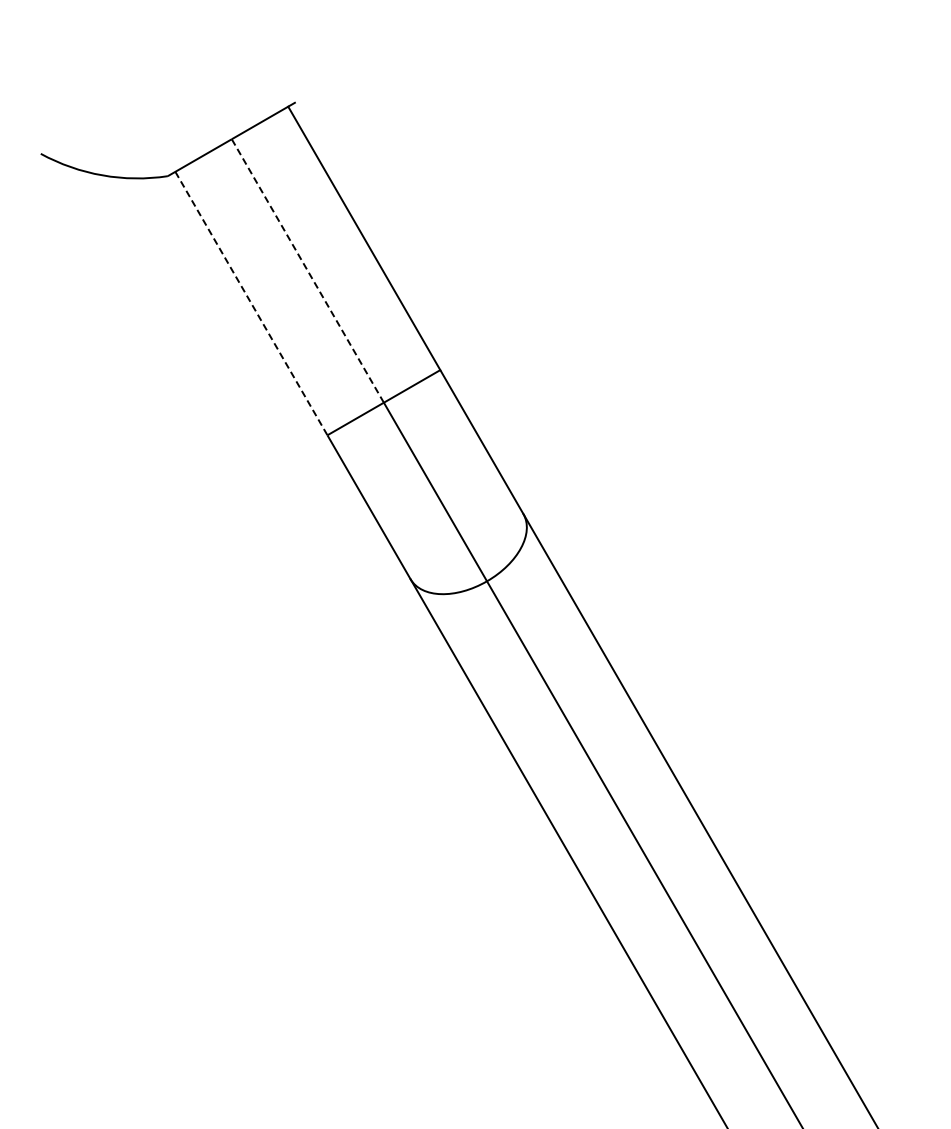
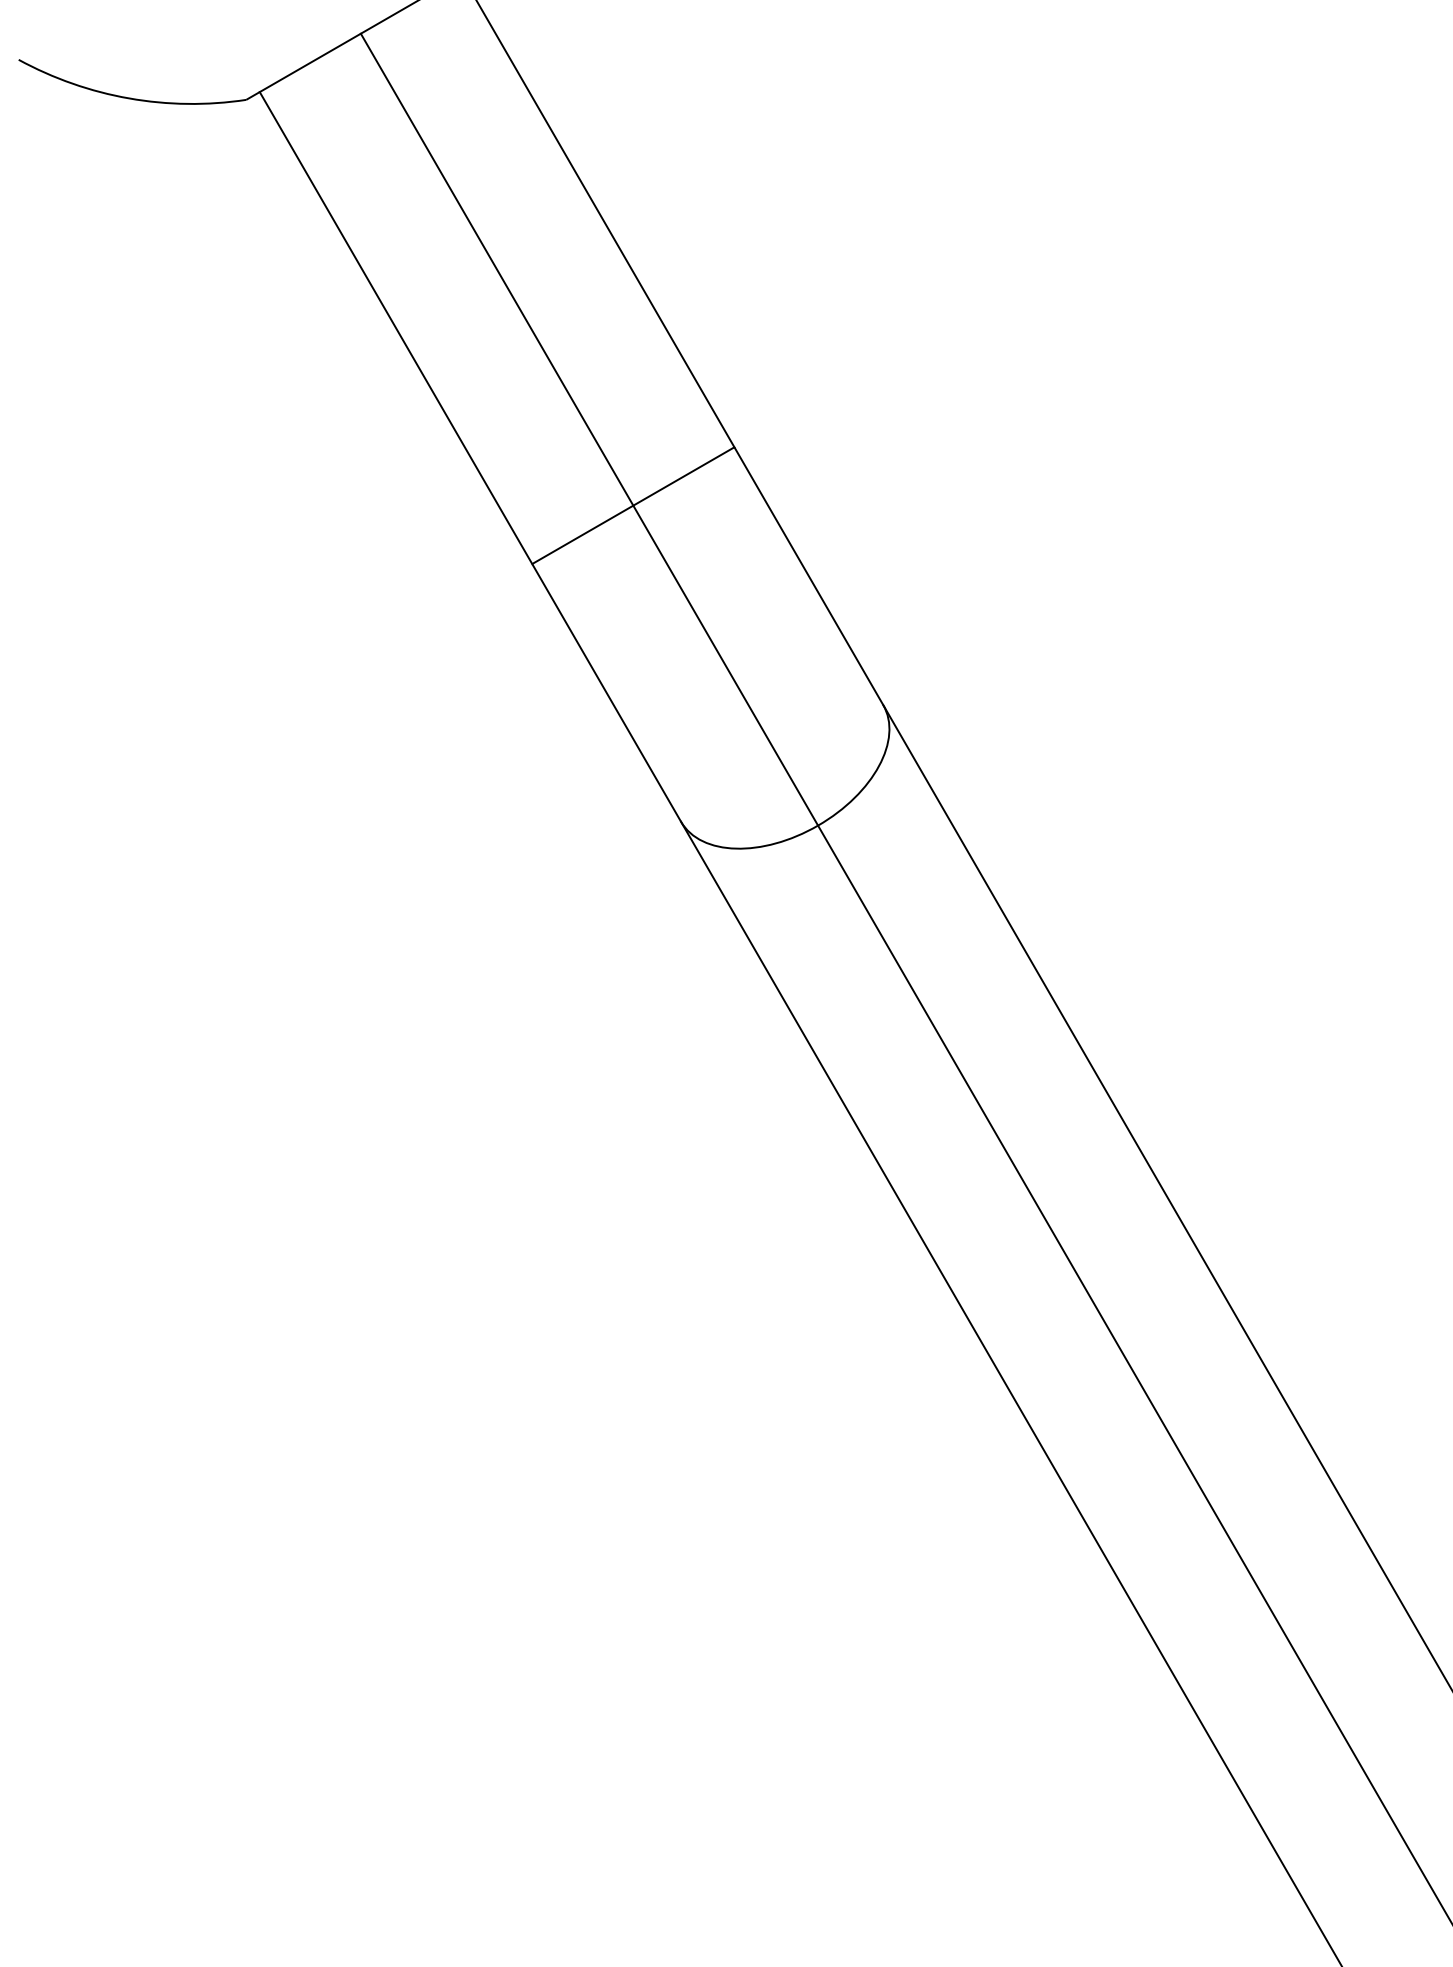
line: (307, 270) -> (496, 268), dashed -> solid
line: (251, 304) -> (396, 329), dashed -> solid

